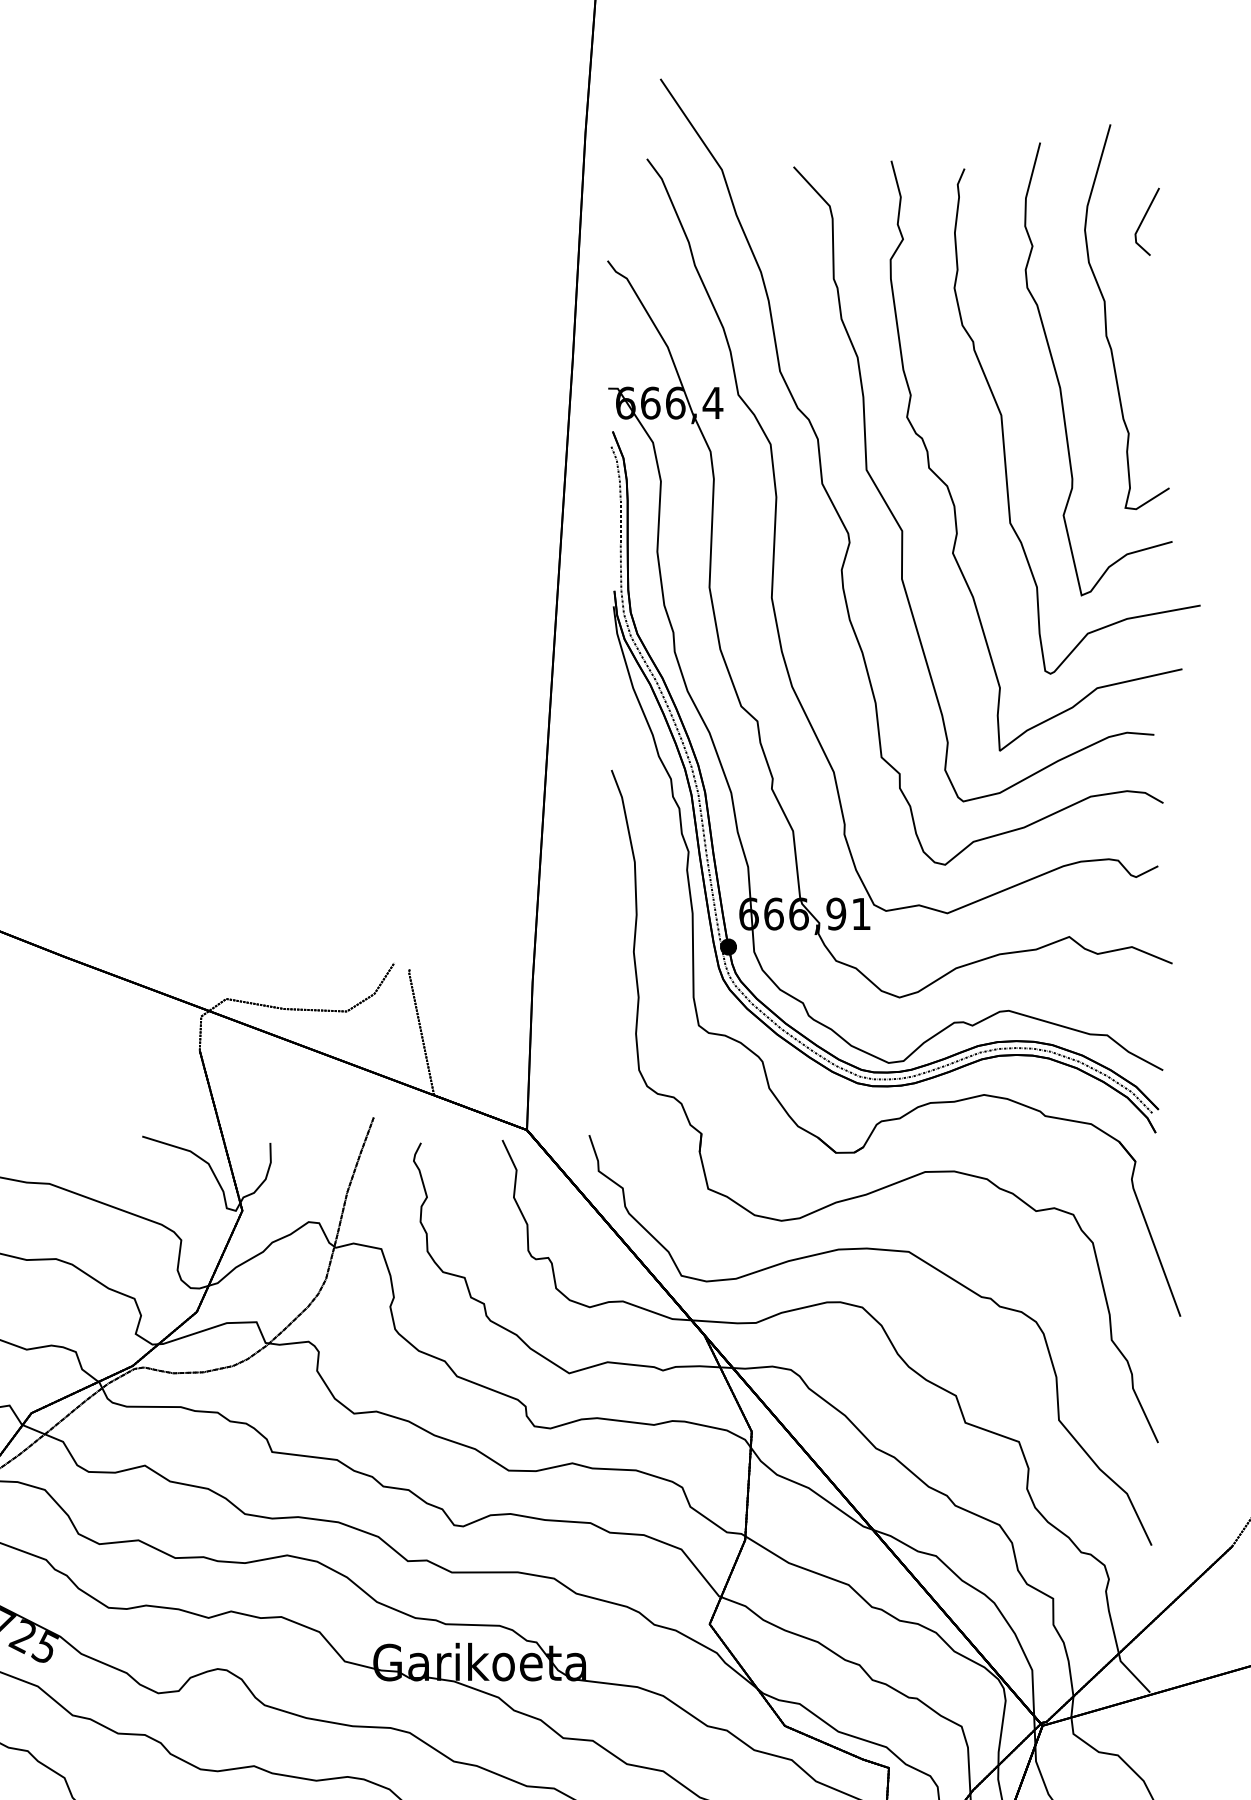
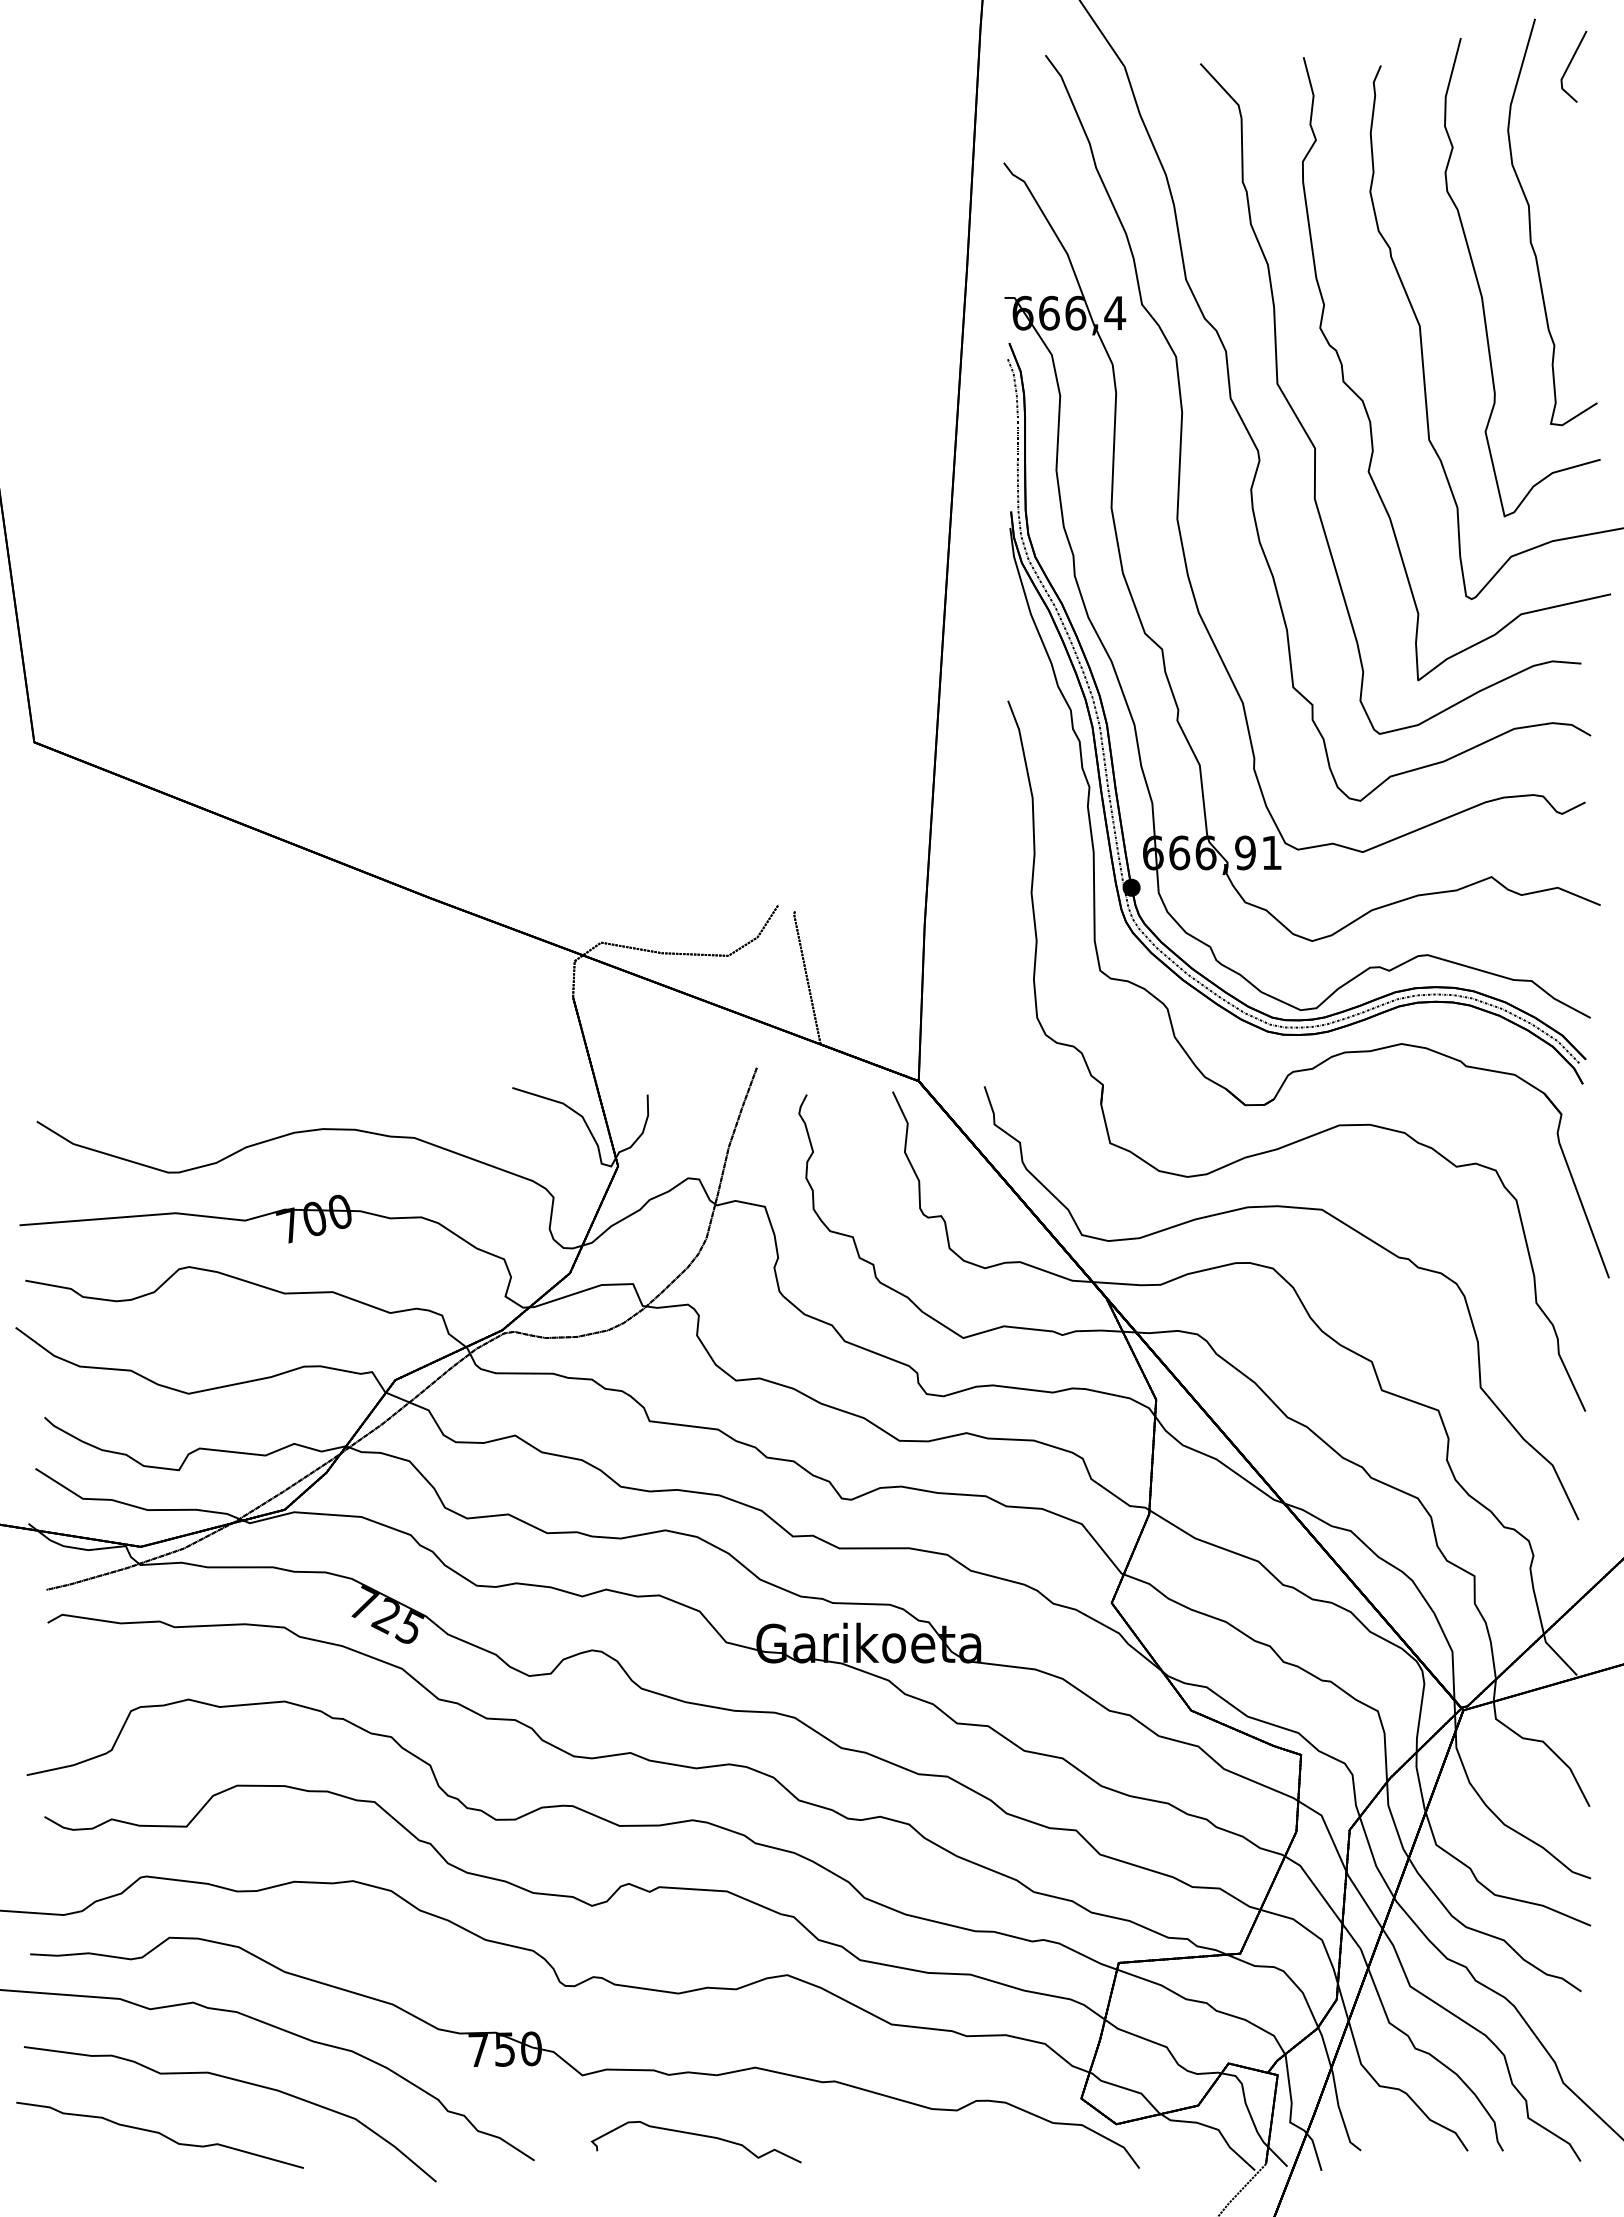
part: (1146, 221) -> (1573, 66), moved

